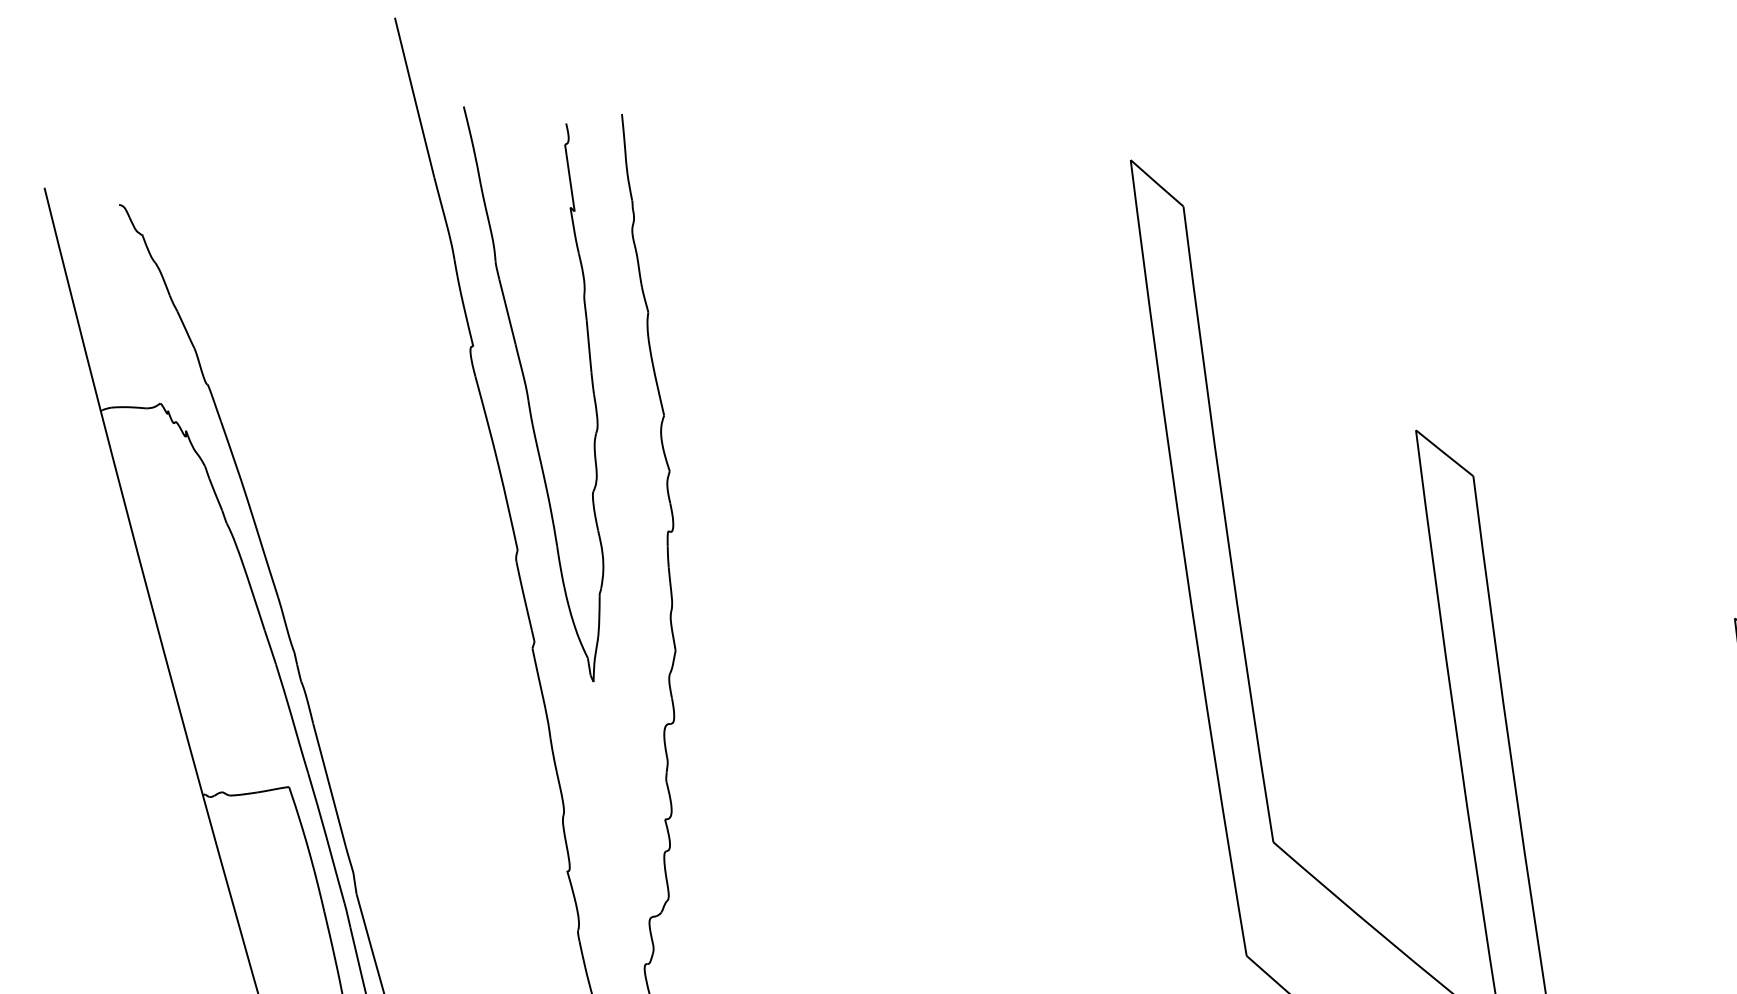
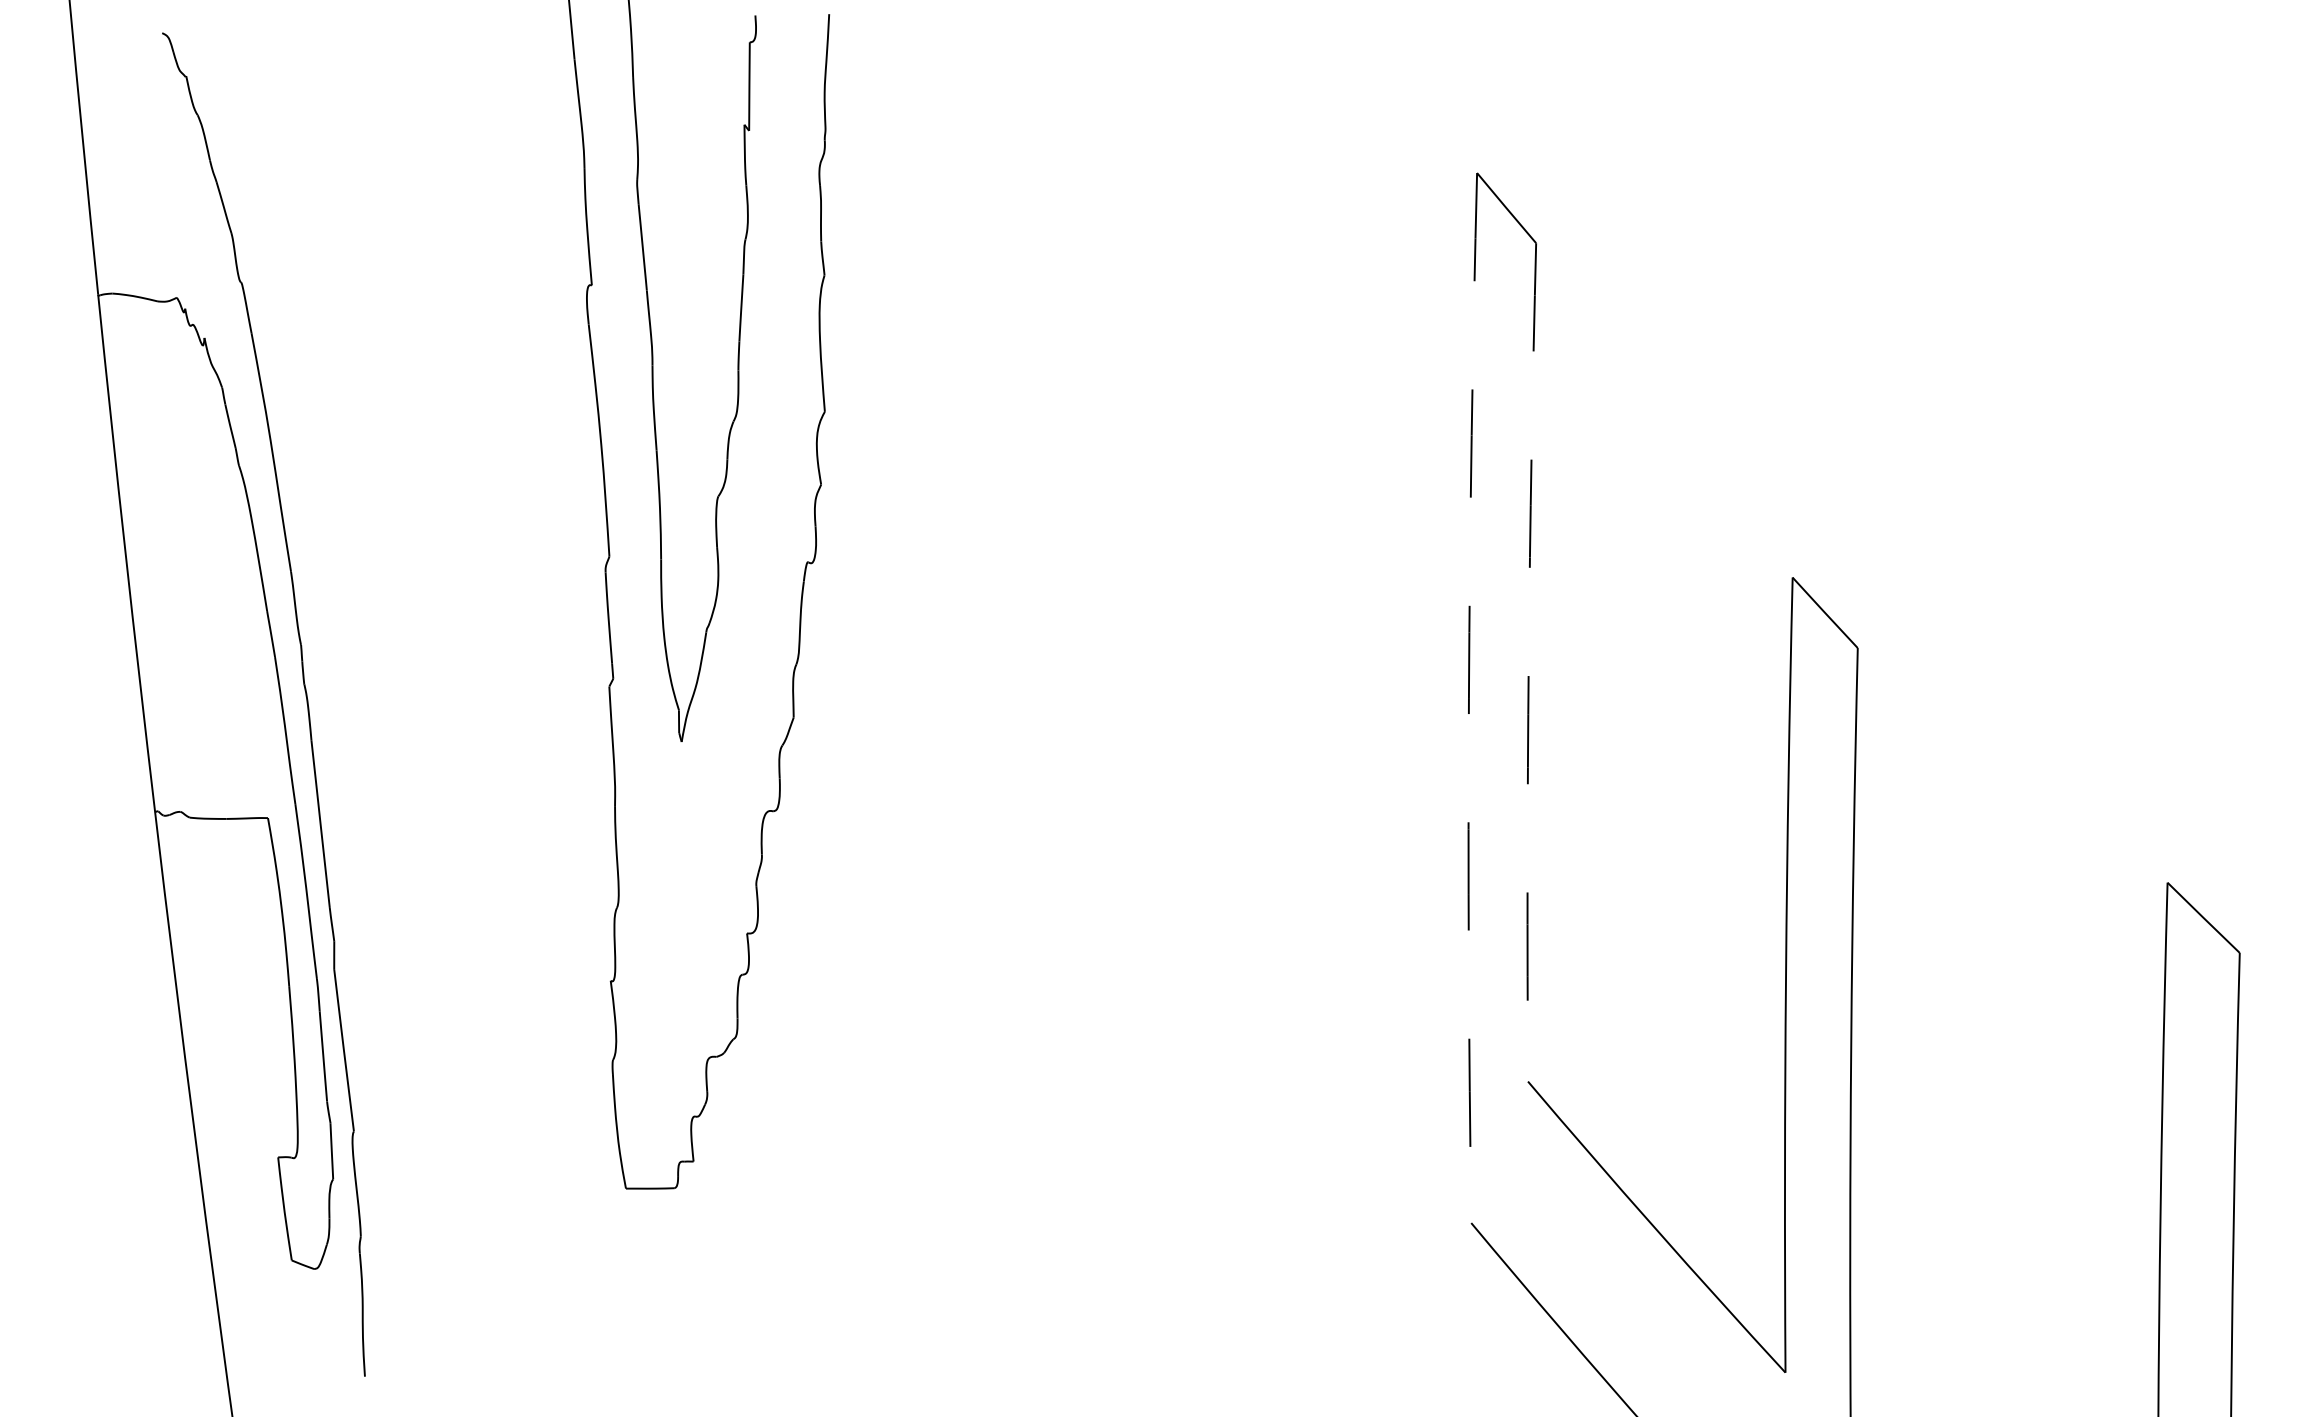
arc: (1225, 524) -> (1528, 662), solid -> dashed
arc: (1184, 558) -> (1468, 698), solid -> dashed

